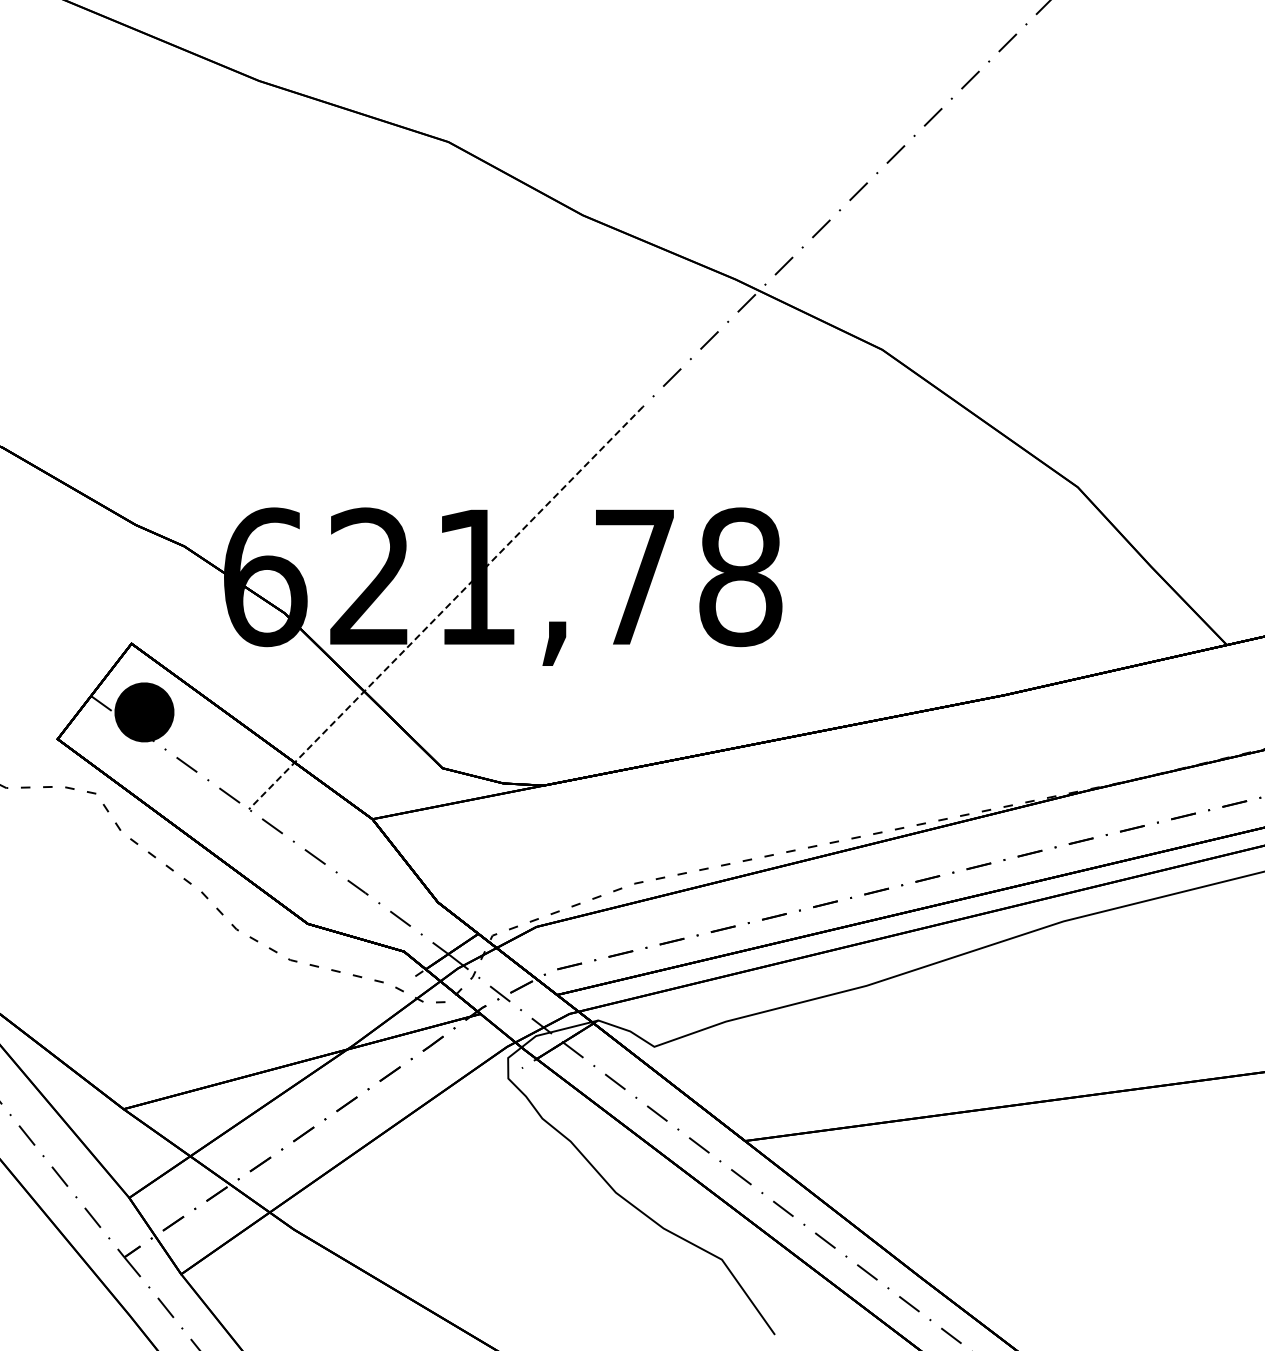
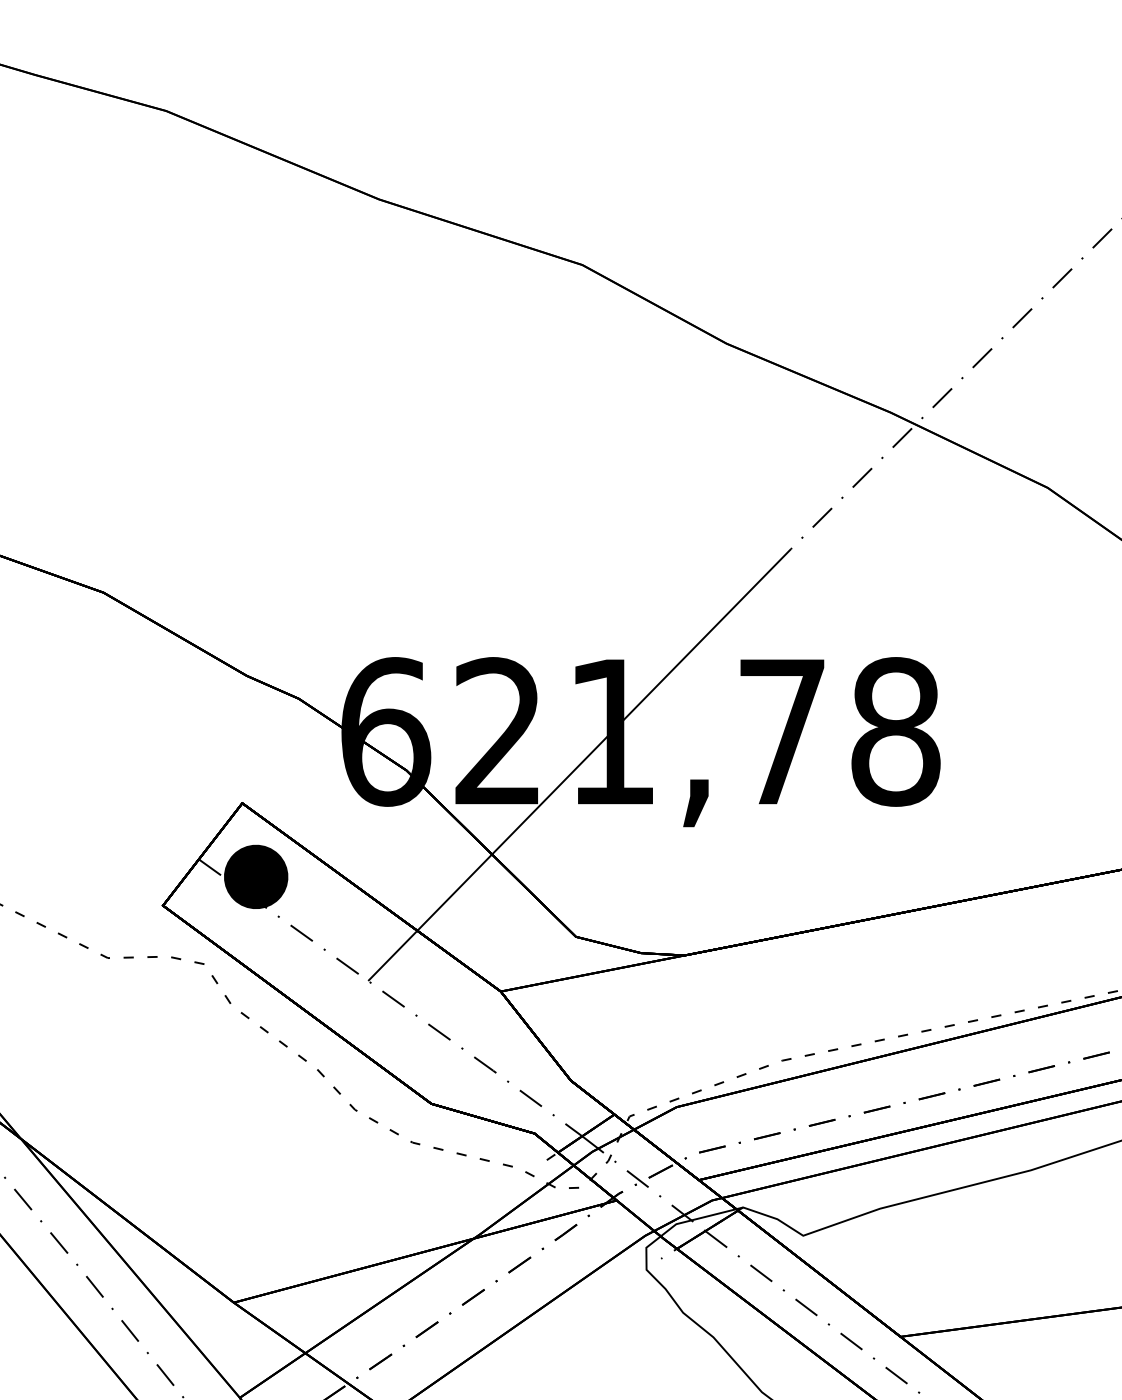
line: (445, 608) -> (579, 765), dashed -> solid

